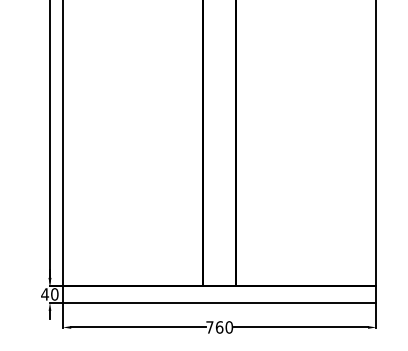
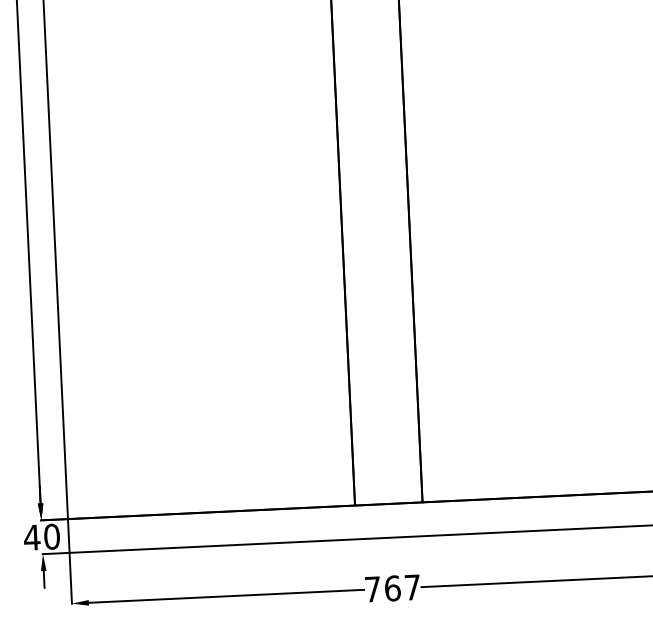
text: (229, 327) -> (412, 587), 760 -> 767

